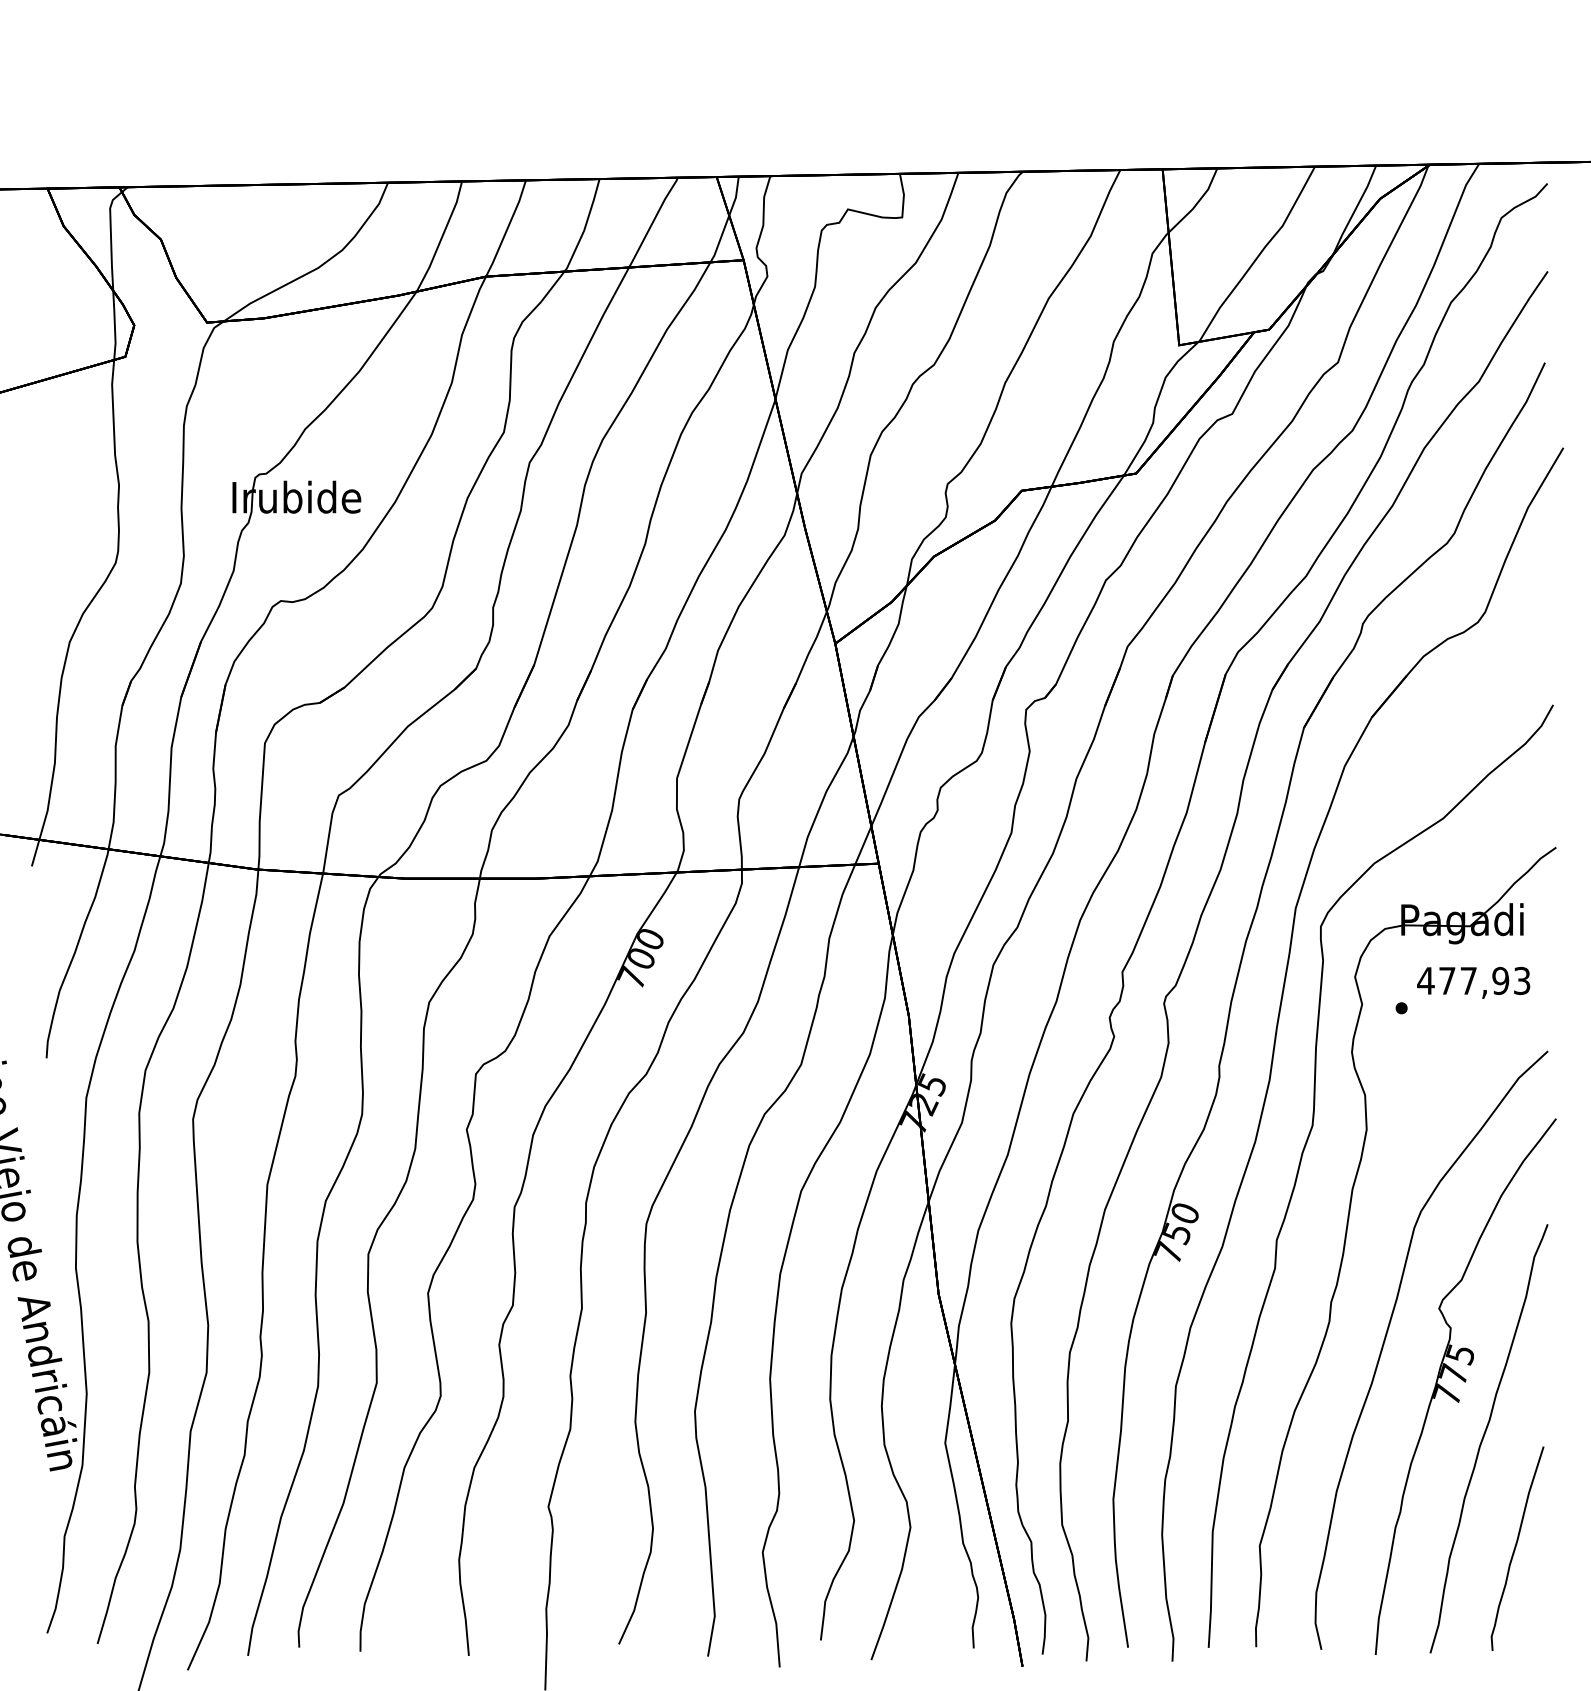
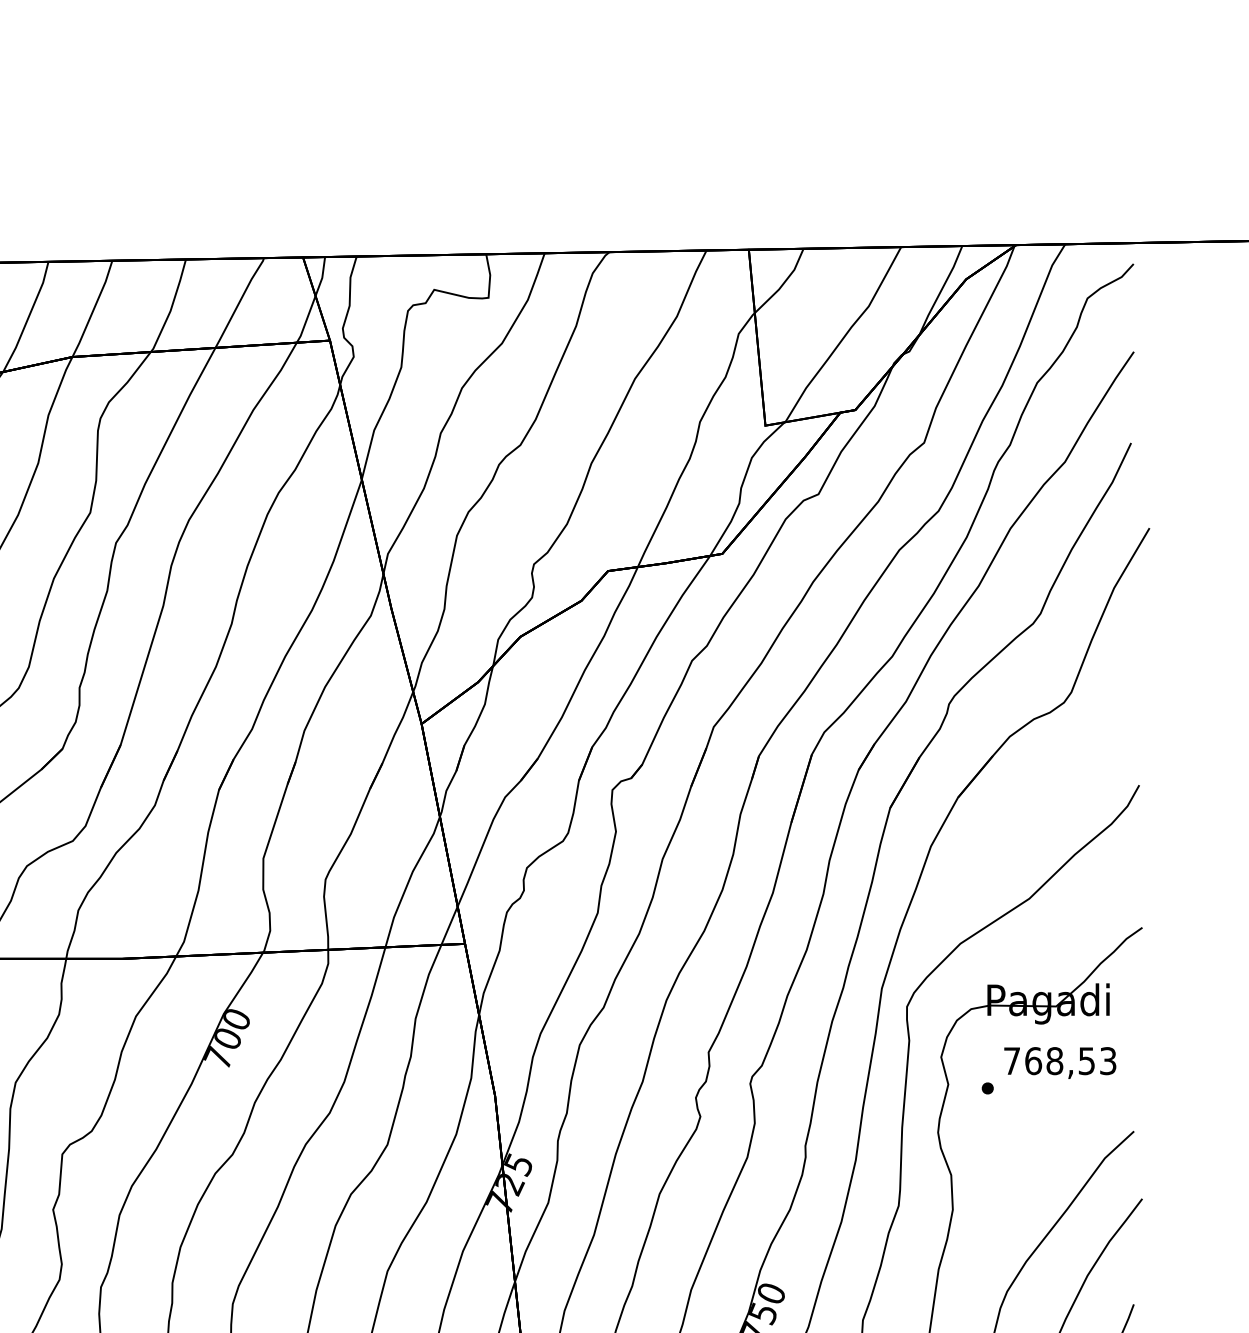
text: (1463, 980) -> (1049, 1060), 477,93 -> 768,53

